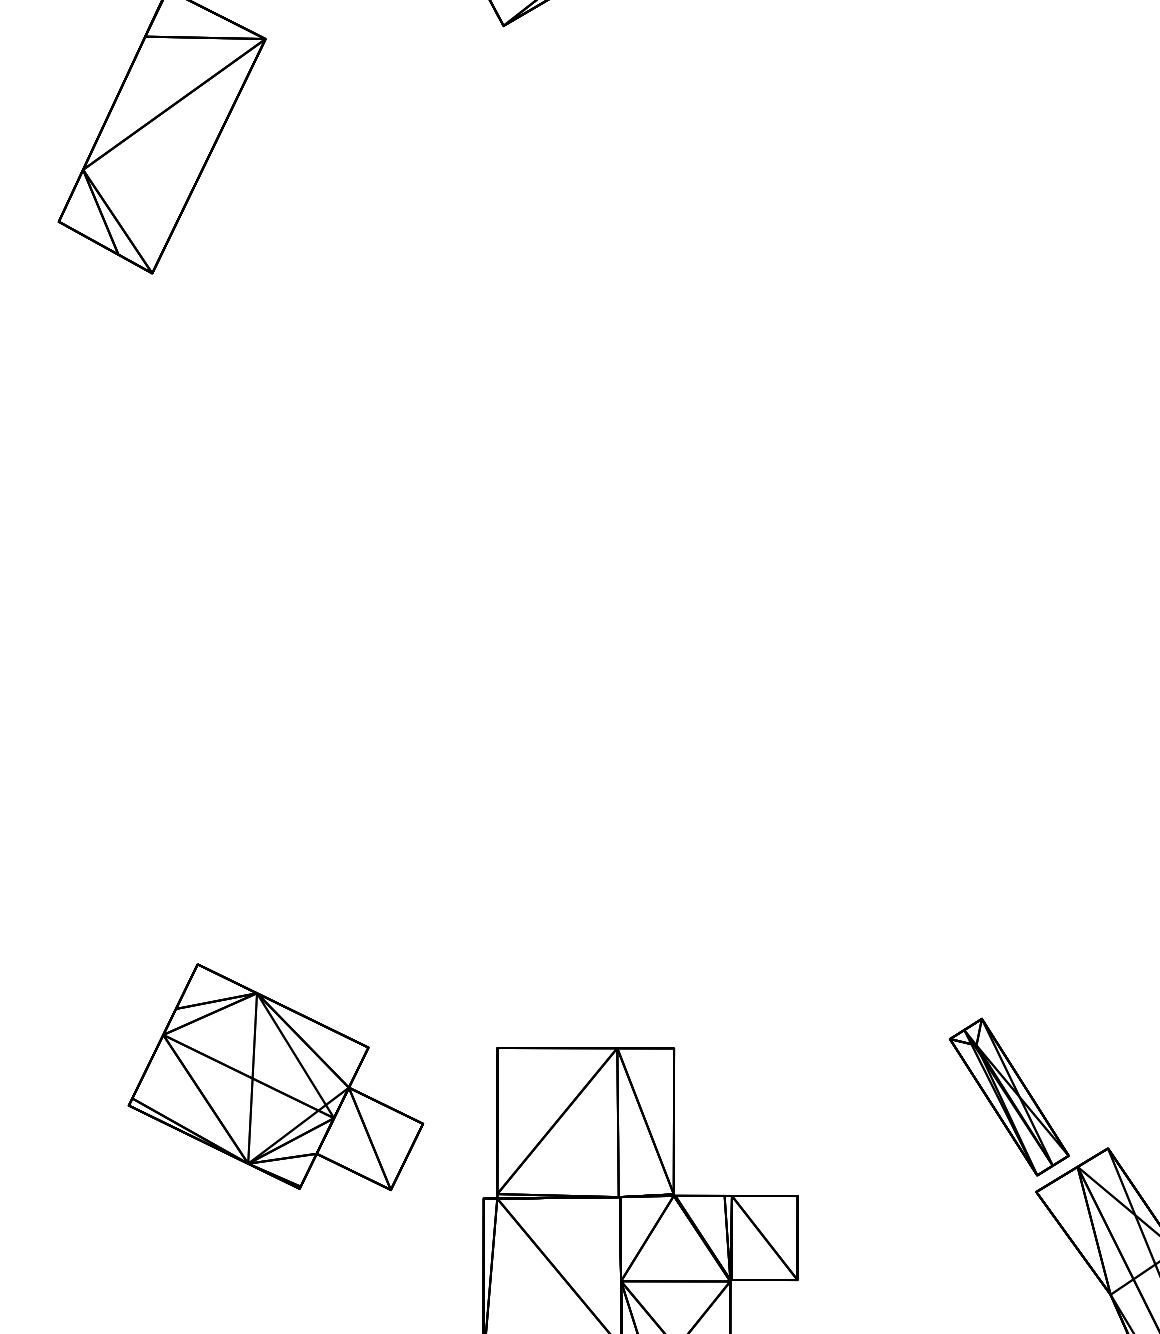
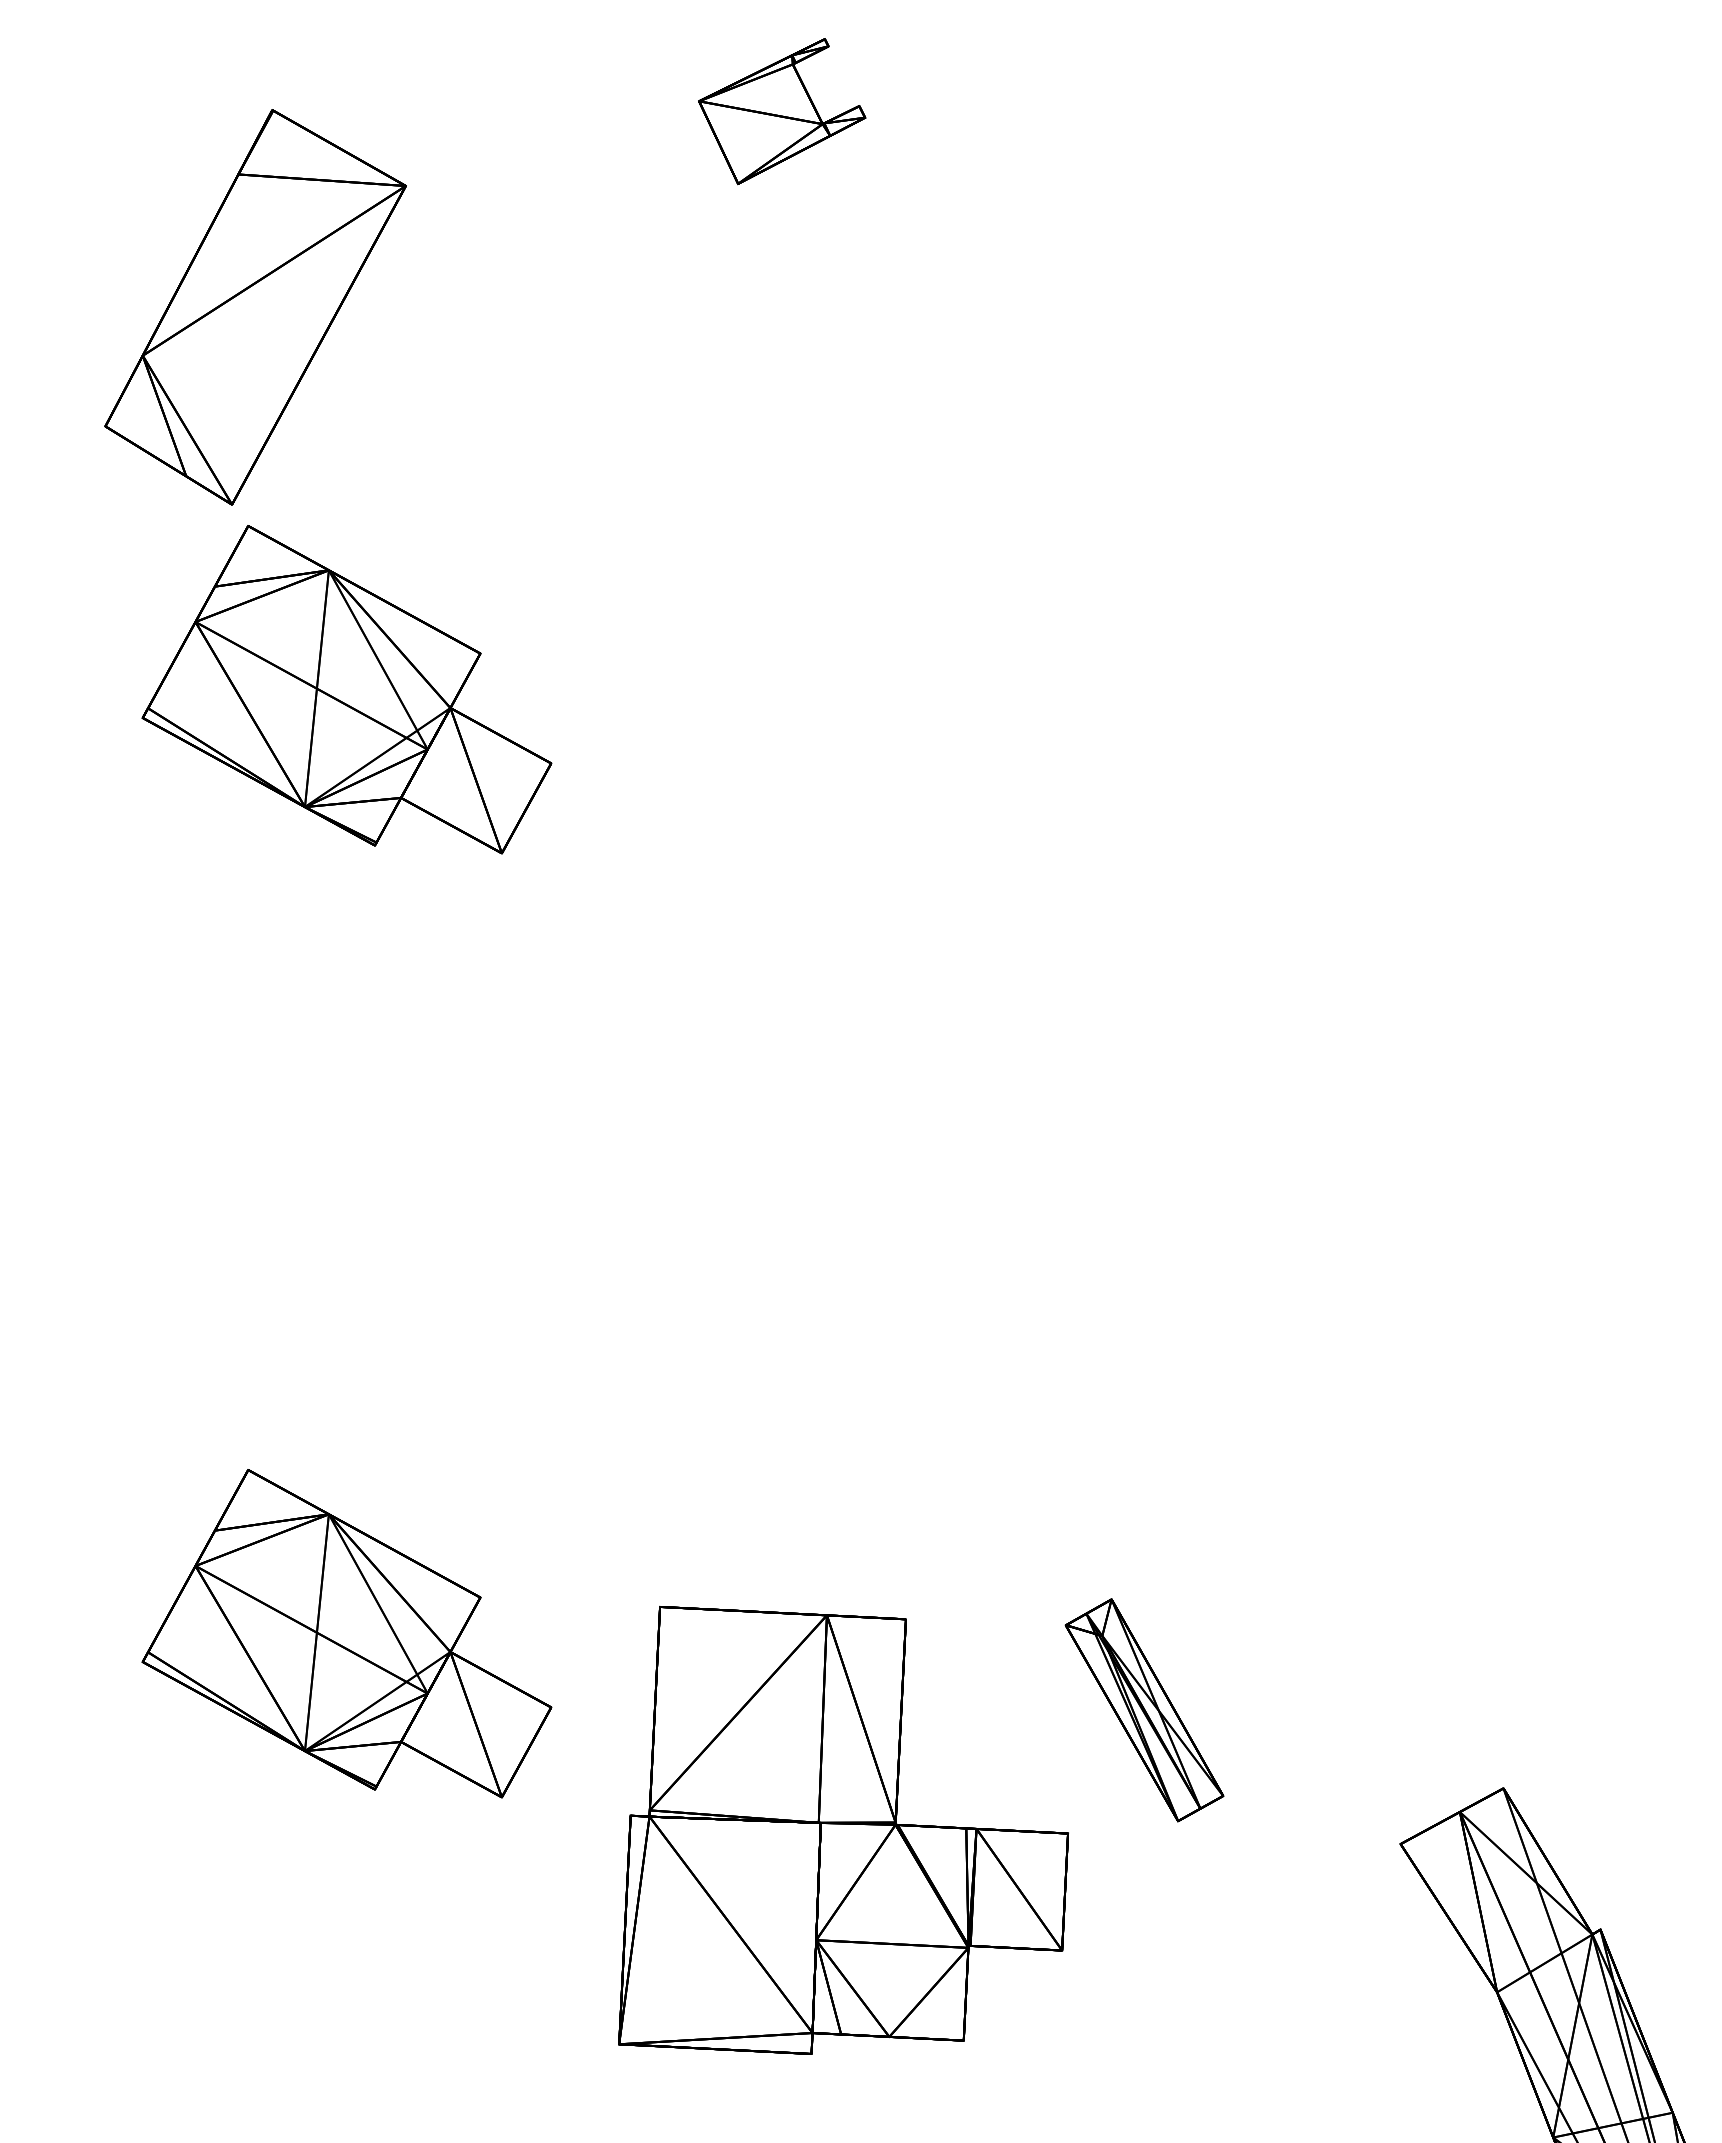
part: (240, 401) -> (346, 689), added
part: (1009, 1097) -> (1144, 1710), moved

